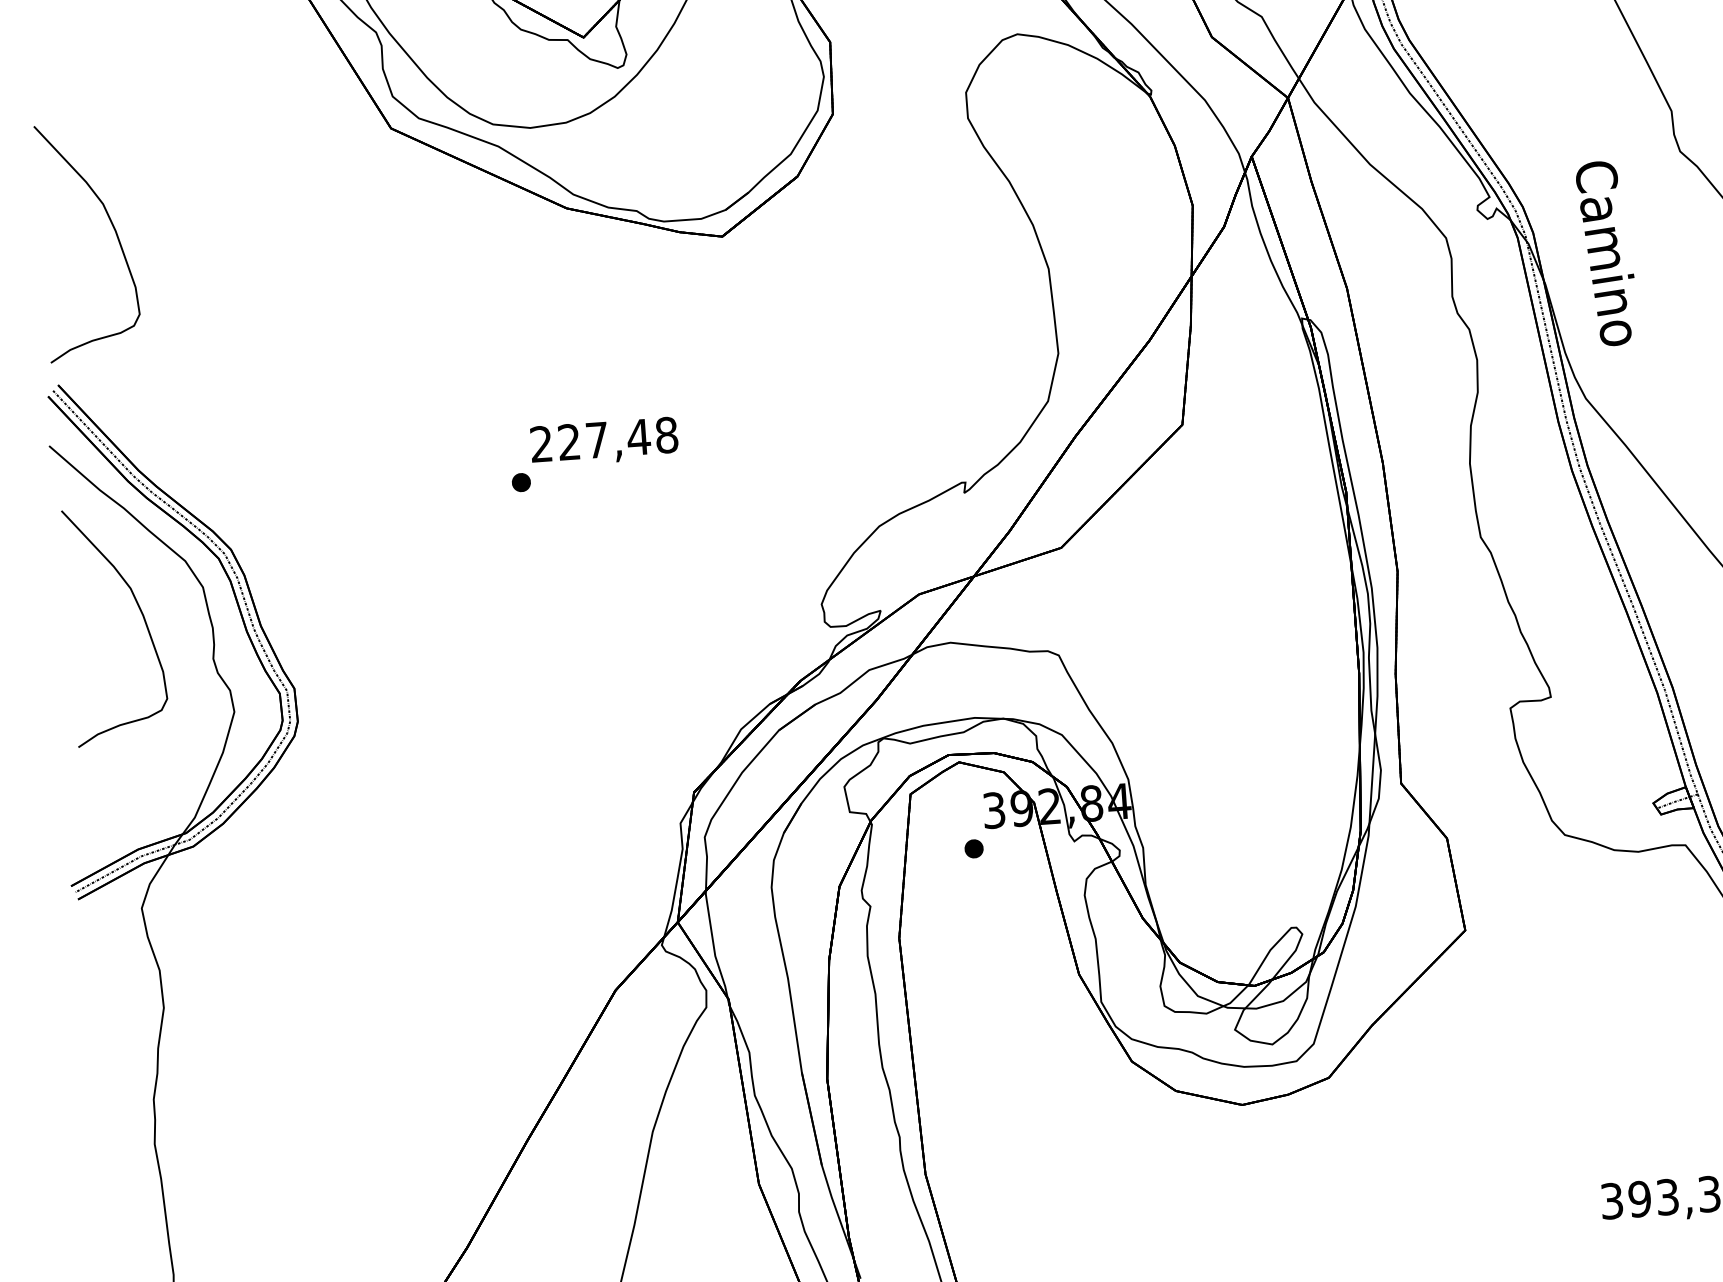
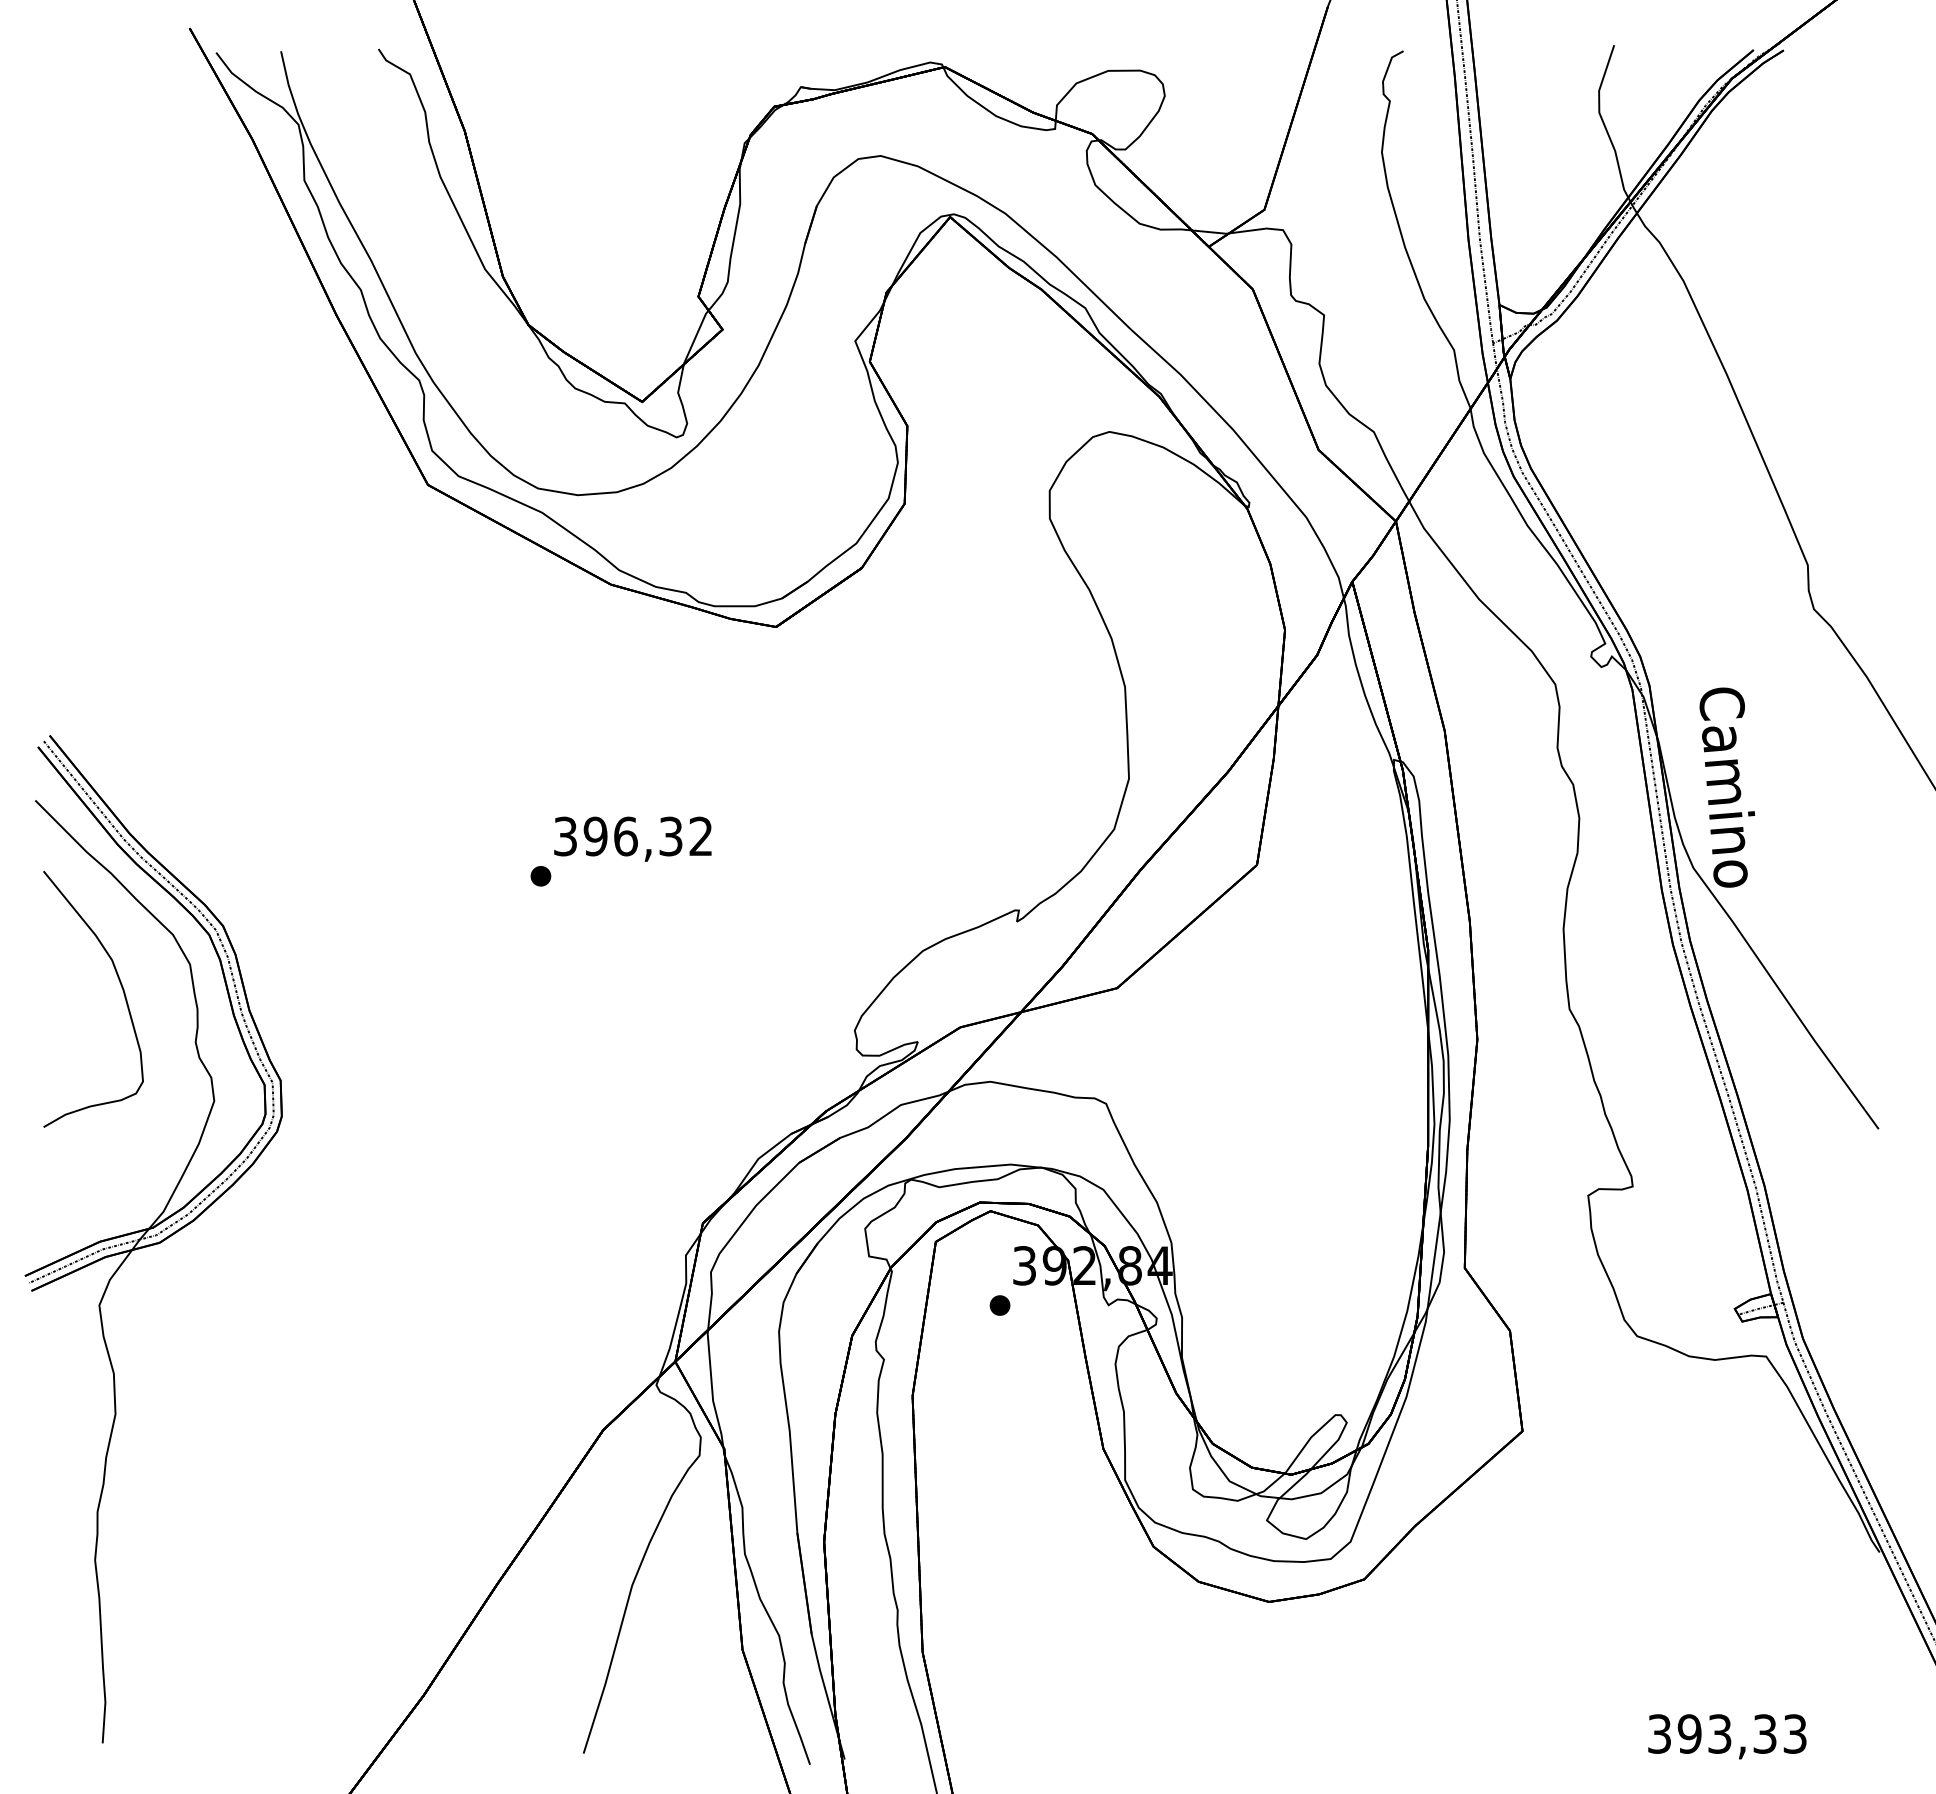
part: (112, 226) -> (120, 569), removed
text: (1607, 253) -> (1727, 787), moved
text: (604, 439) -> (633, 836), 227,48 -> 396,32

